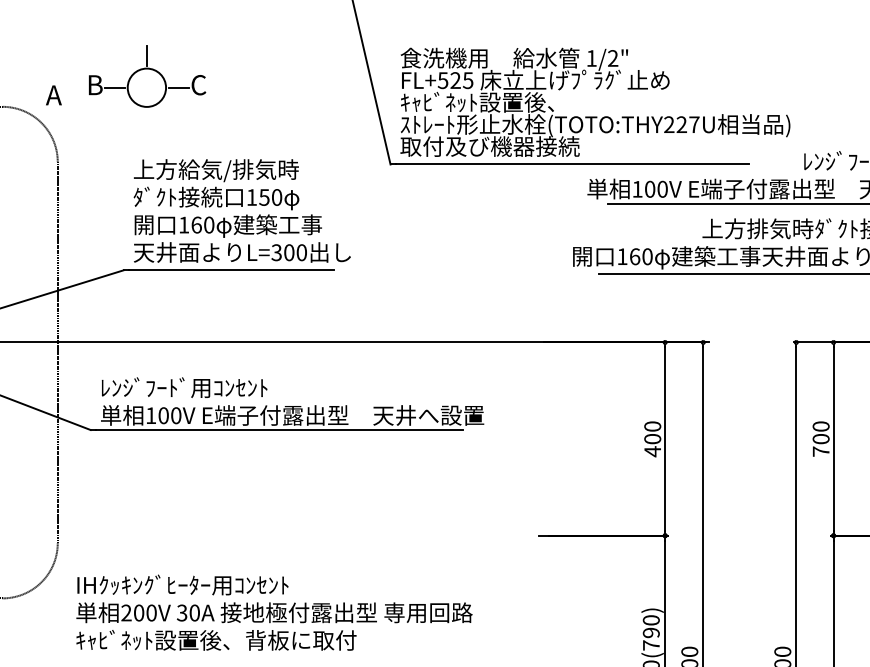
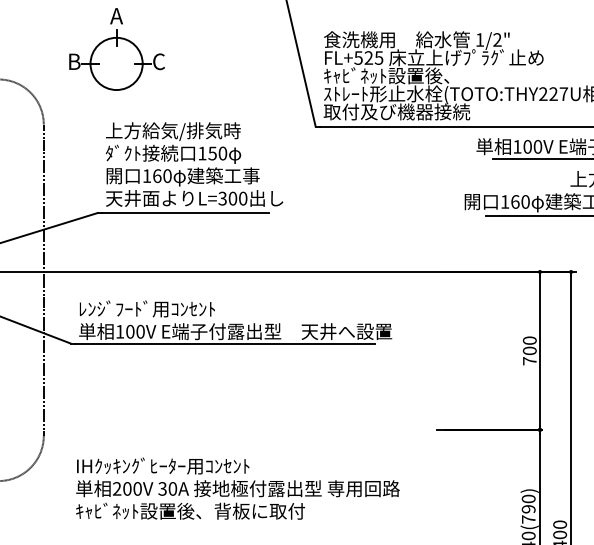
circle: (146, 87) -> (116, 63), size x1.67
text: (53, 95) -> (116, 16), moved
text: (652, 451) -> (529, 361), 400 -> 700
text: (274, 612) -> (238, 488), moved

